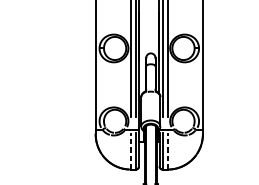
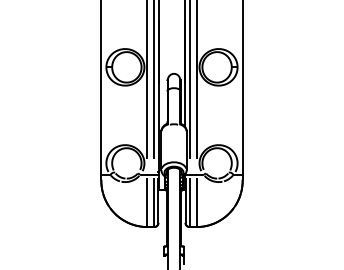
line: (130, 150) -> (147, 202), dashed -> solid
line: (167, 150) -> (196, 202), dashed -> solid

